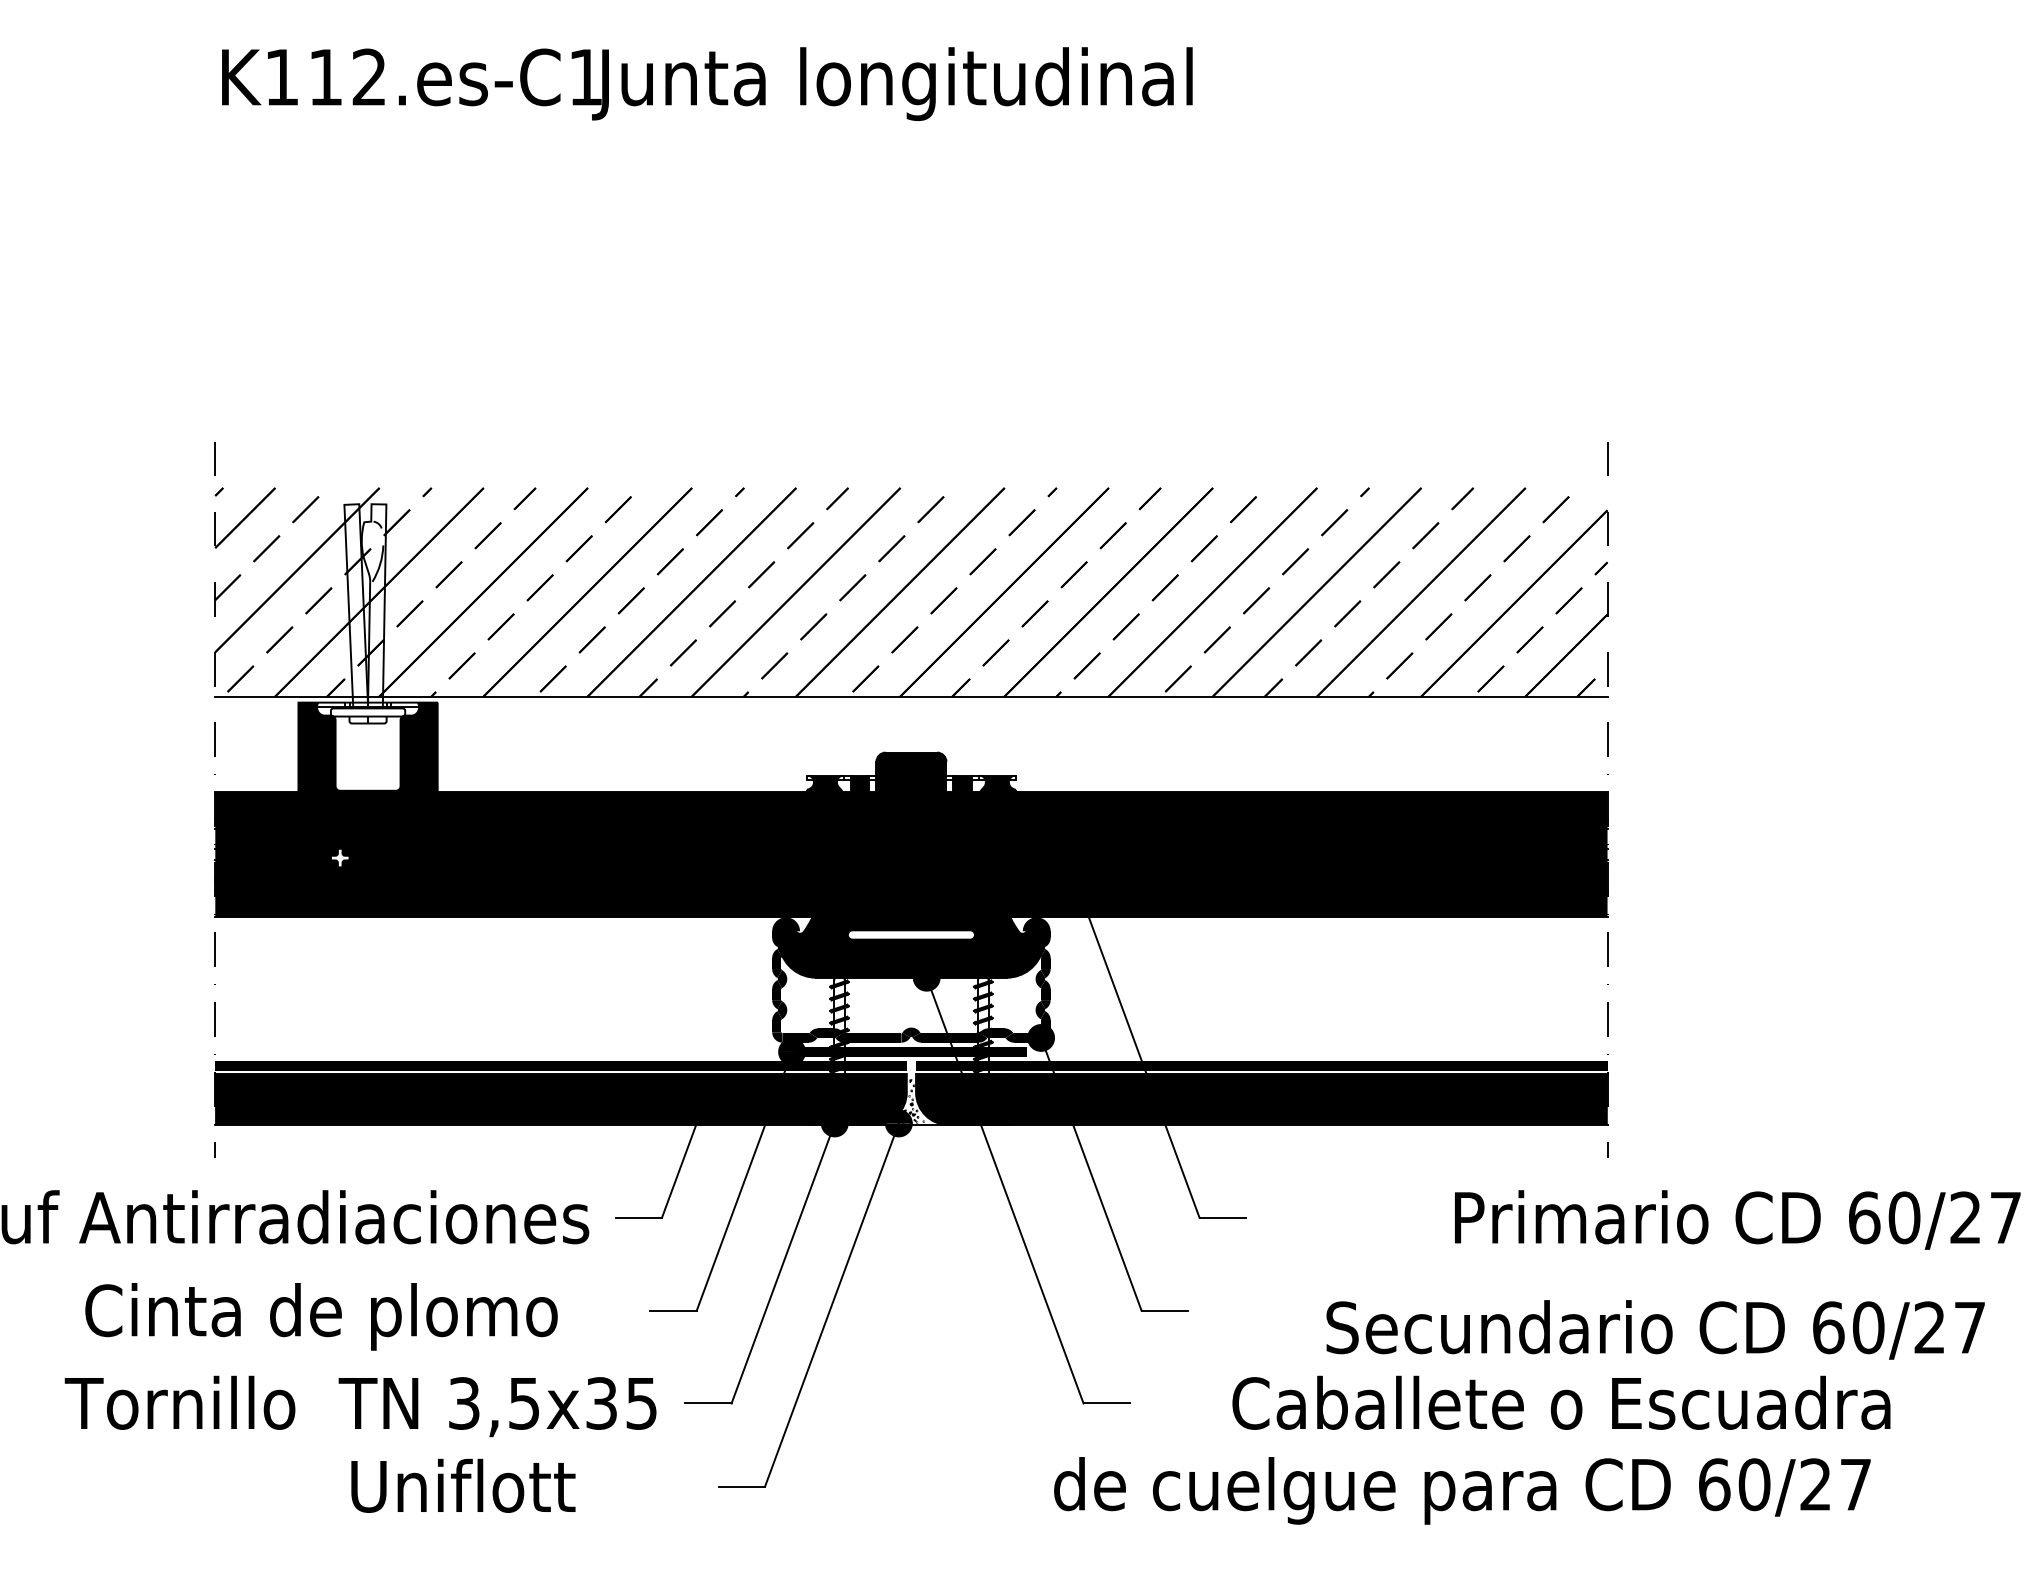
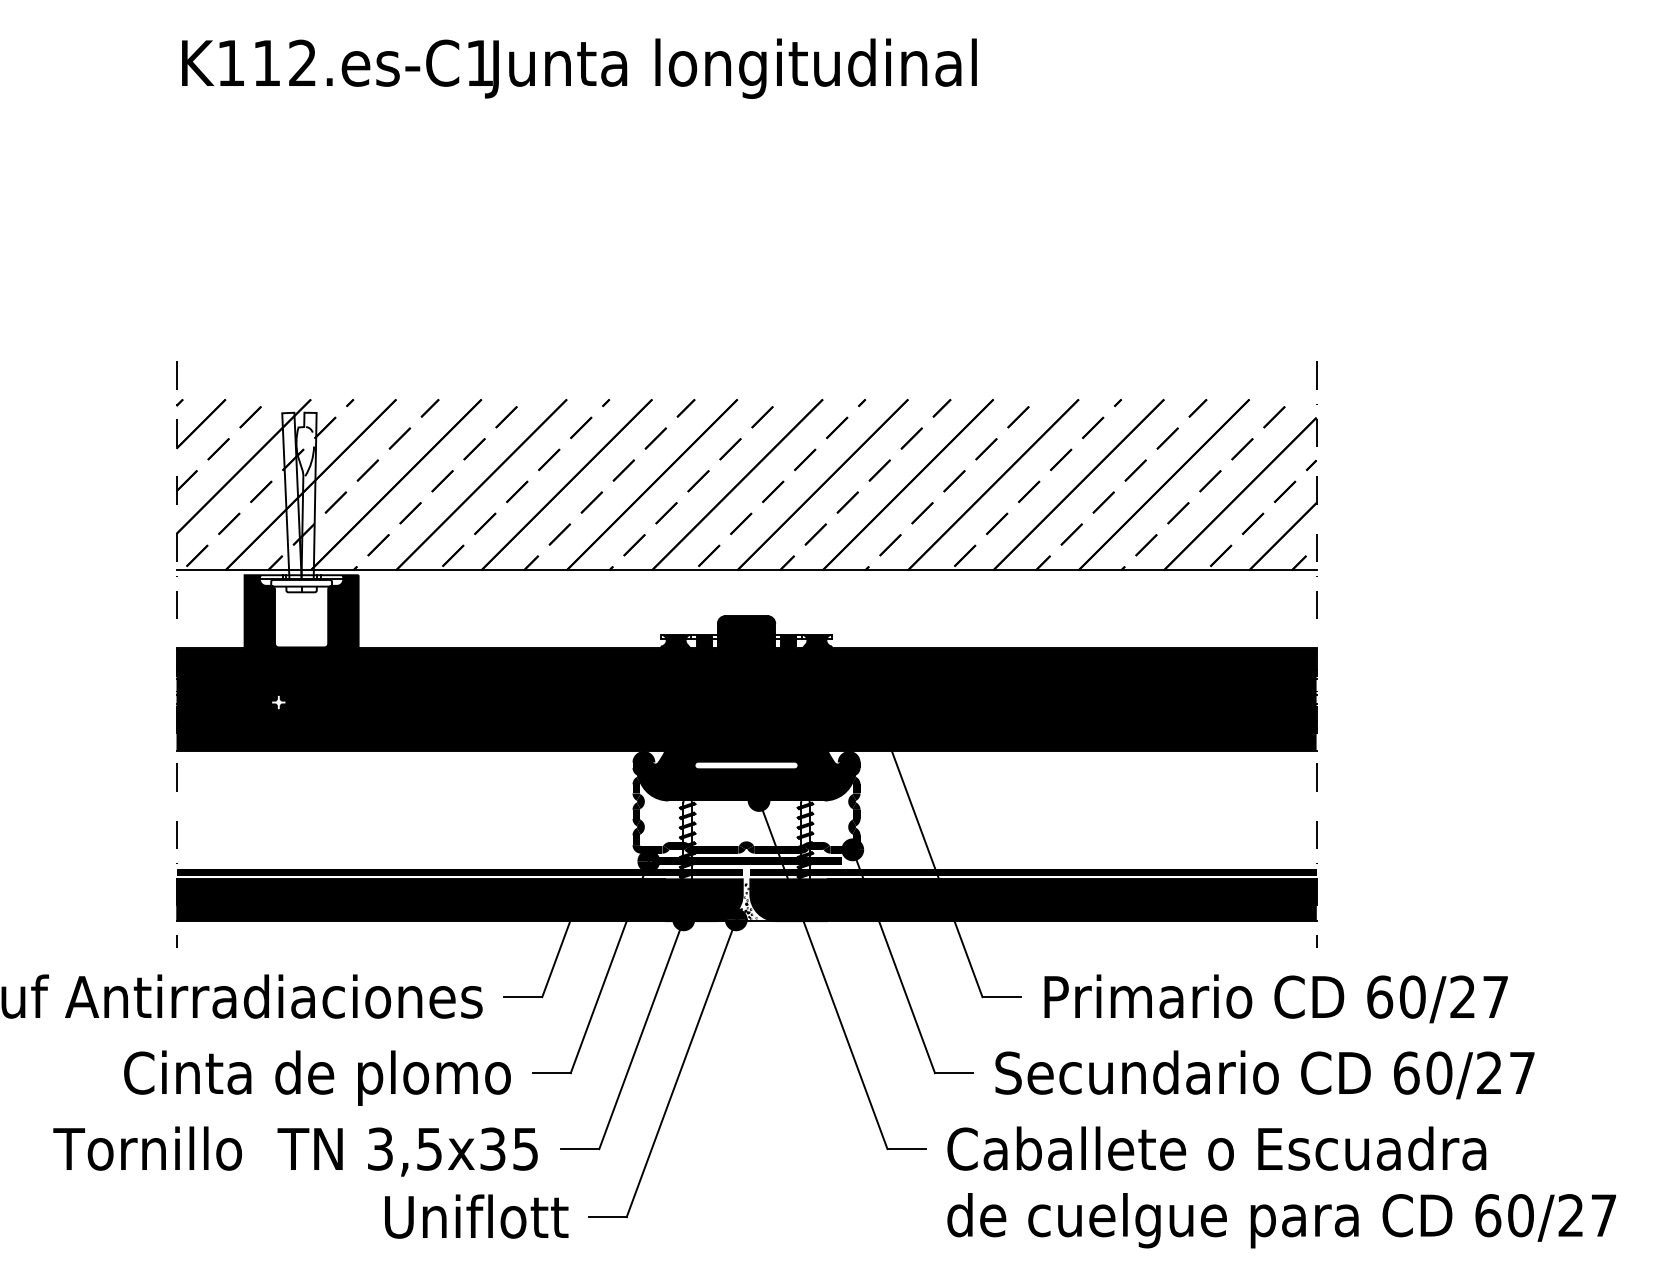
text: (1736, 1219) -> (1275, 998), moved
text: (321, 1316) -> (317, 1077), moved
text: (1655, 1329) -> (1264, 1074), moved
text: (1561, 1402) -> (1216, 1148), moved
text: (463, 1485) -> (476, 1216), moved
text: (1462, 1490) -> (1281, 1220), moved

